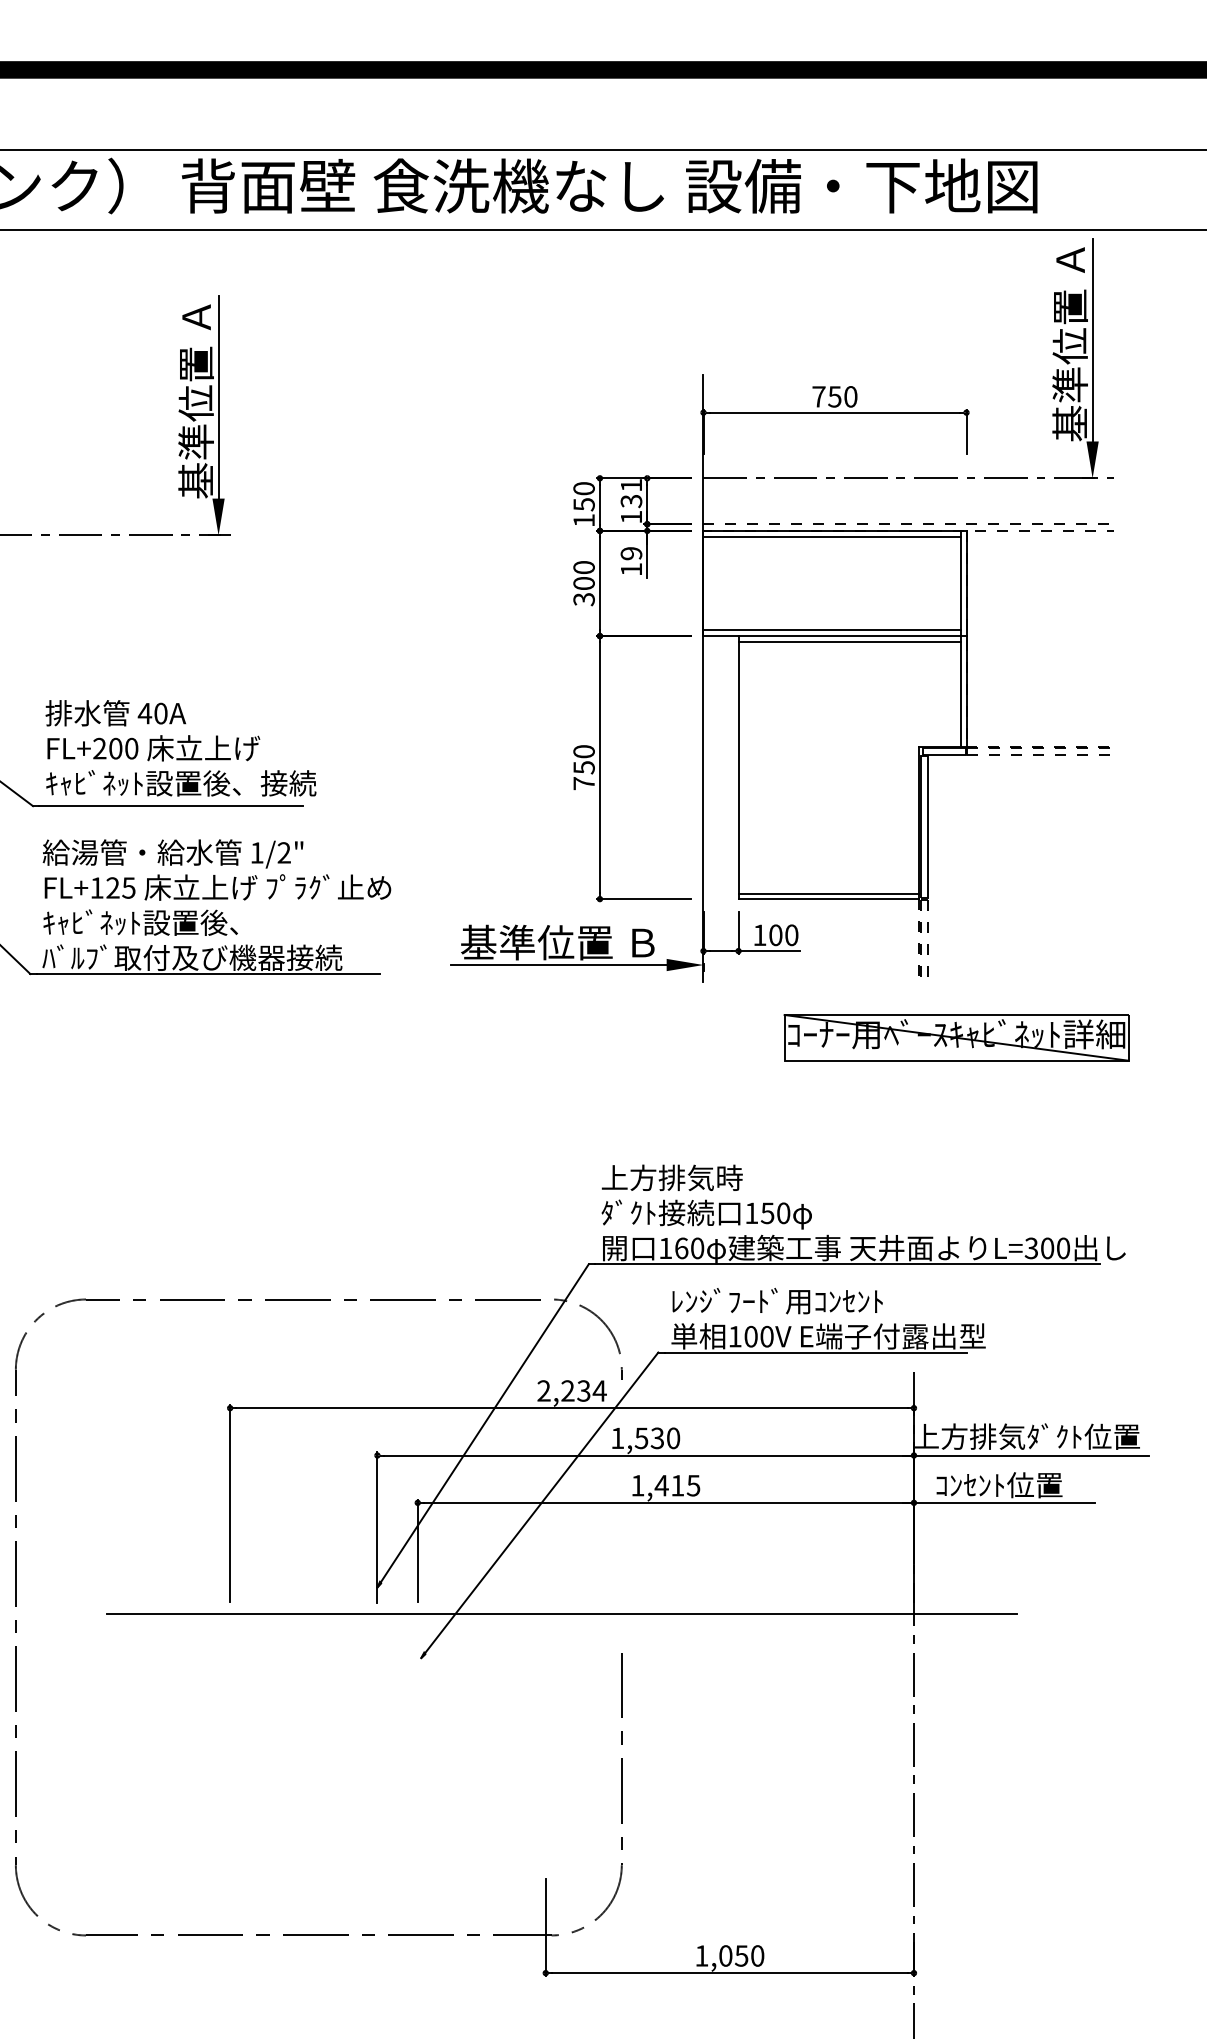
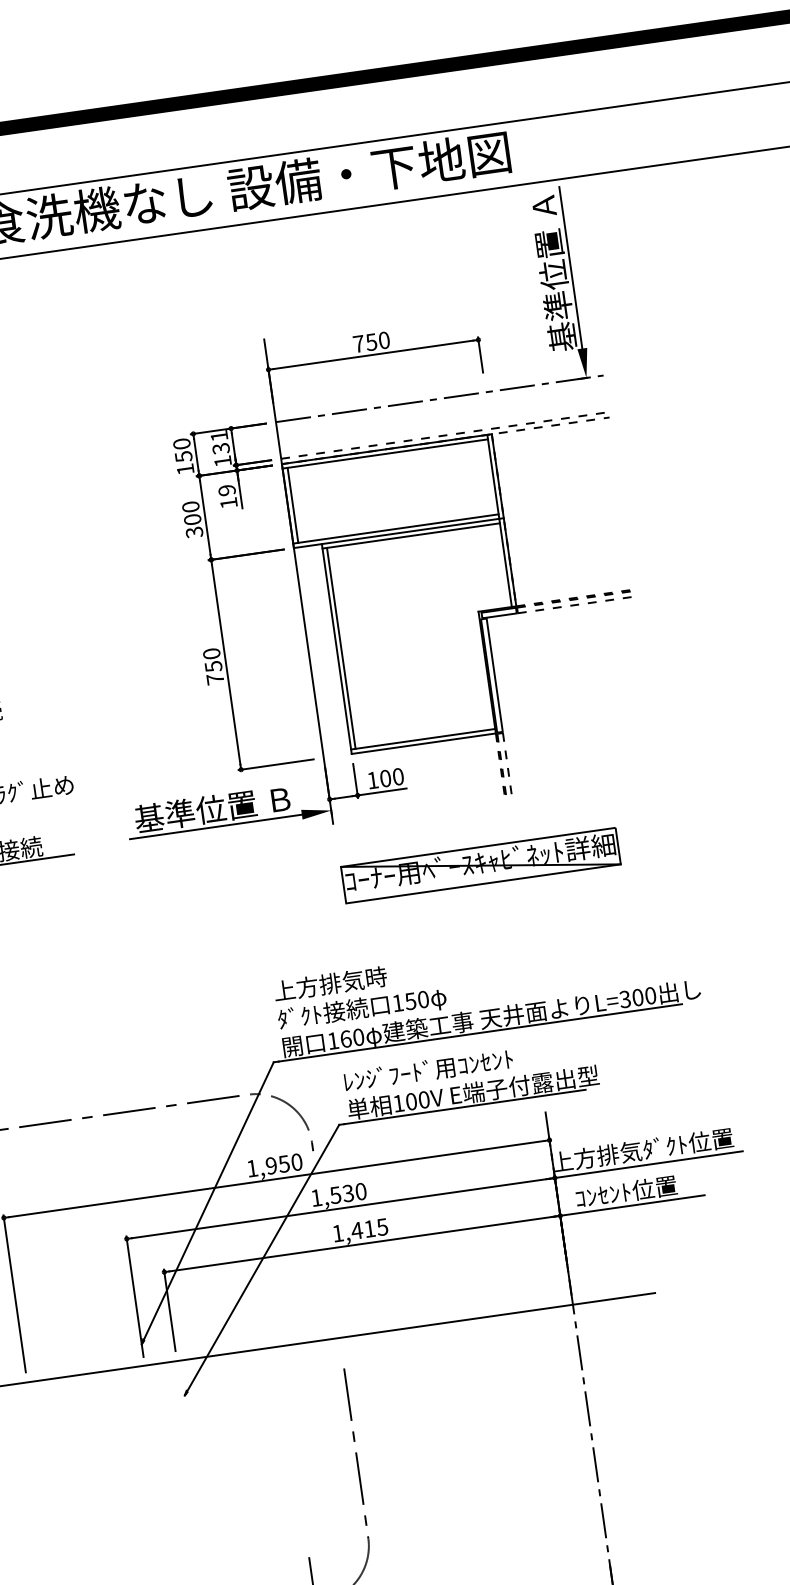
line: (709, 583) -> (292, 505), added
line: (744, 767) -> (341, 648), added
part: (956, 1037) -> (480, 865), moved
text: (571, 1390) -> (274, 1165), 2,234 -> 1,950

